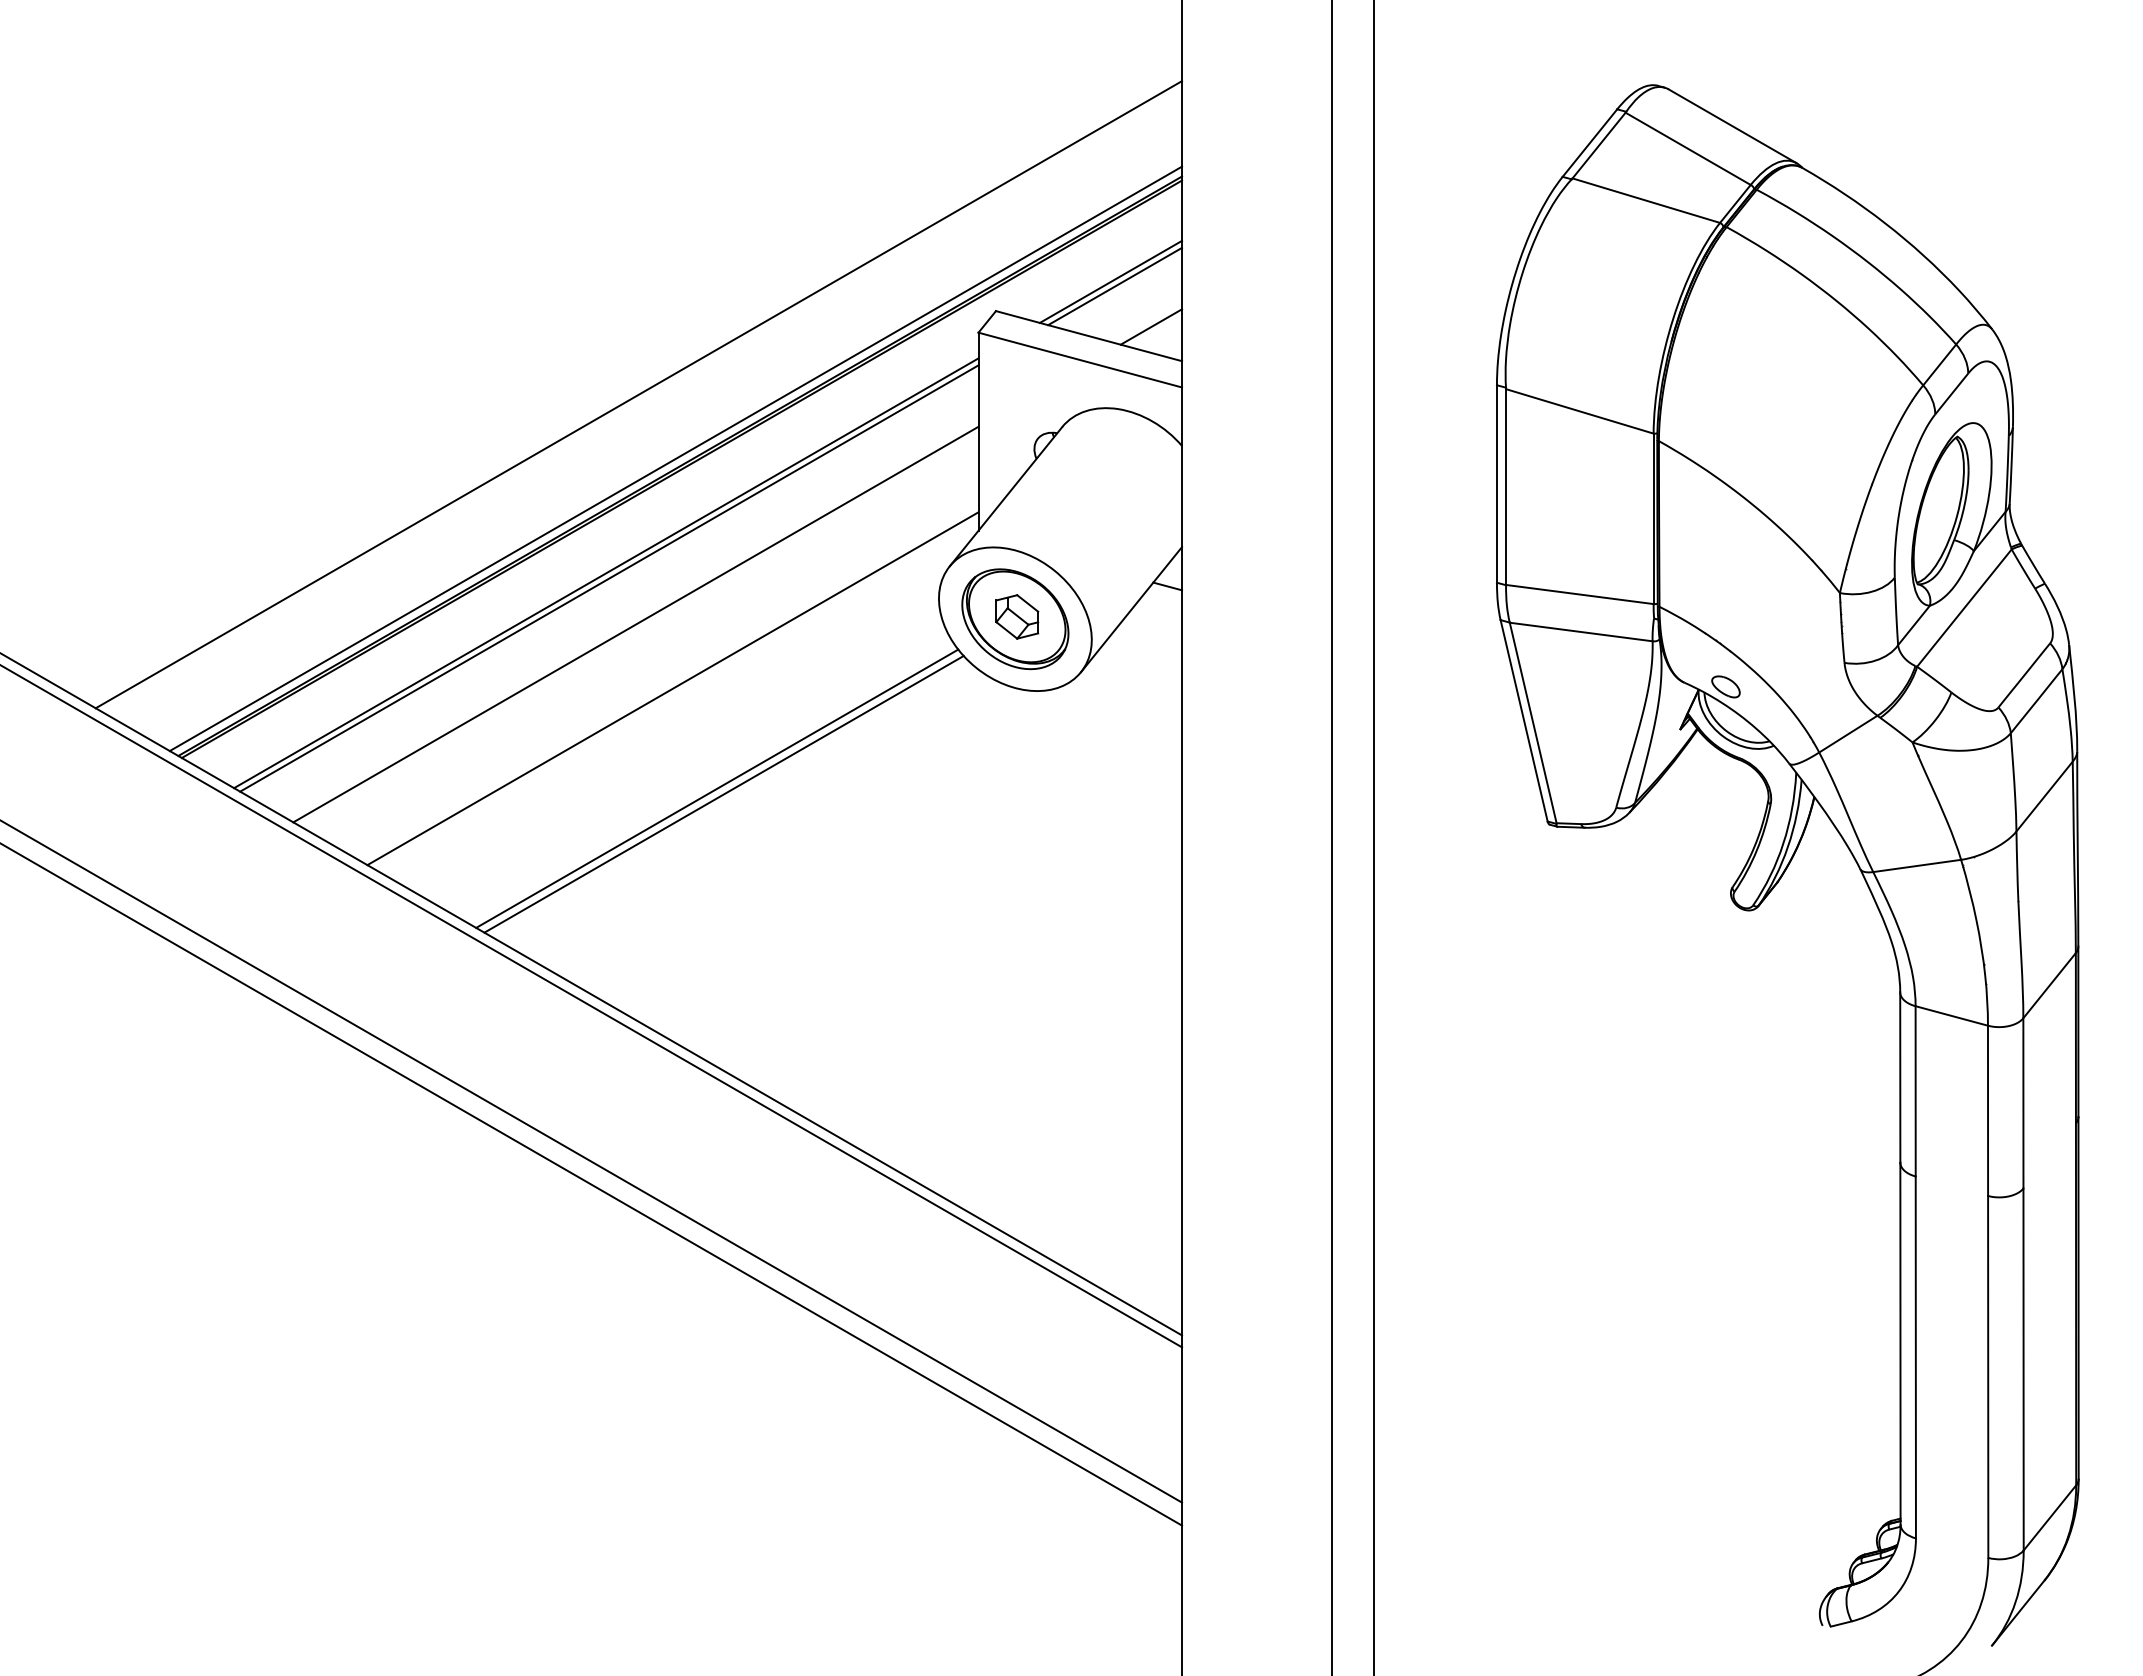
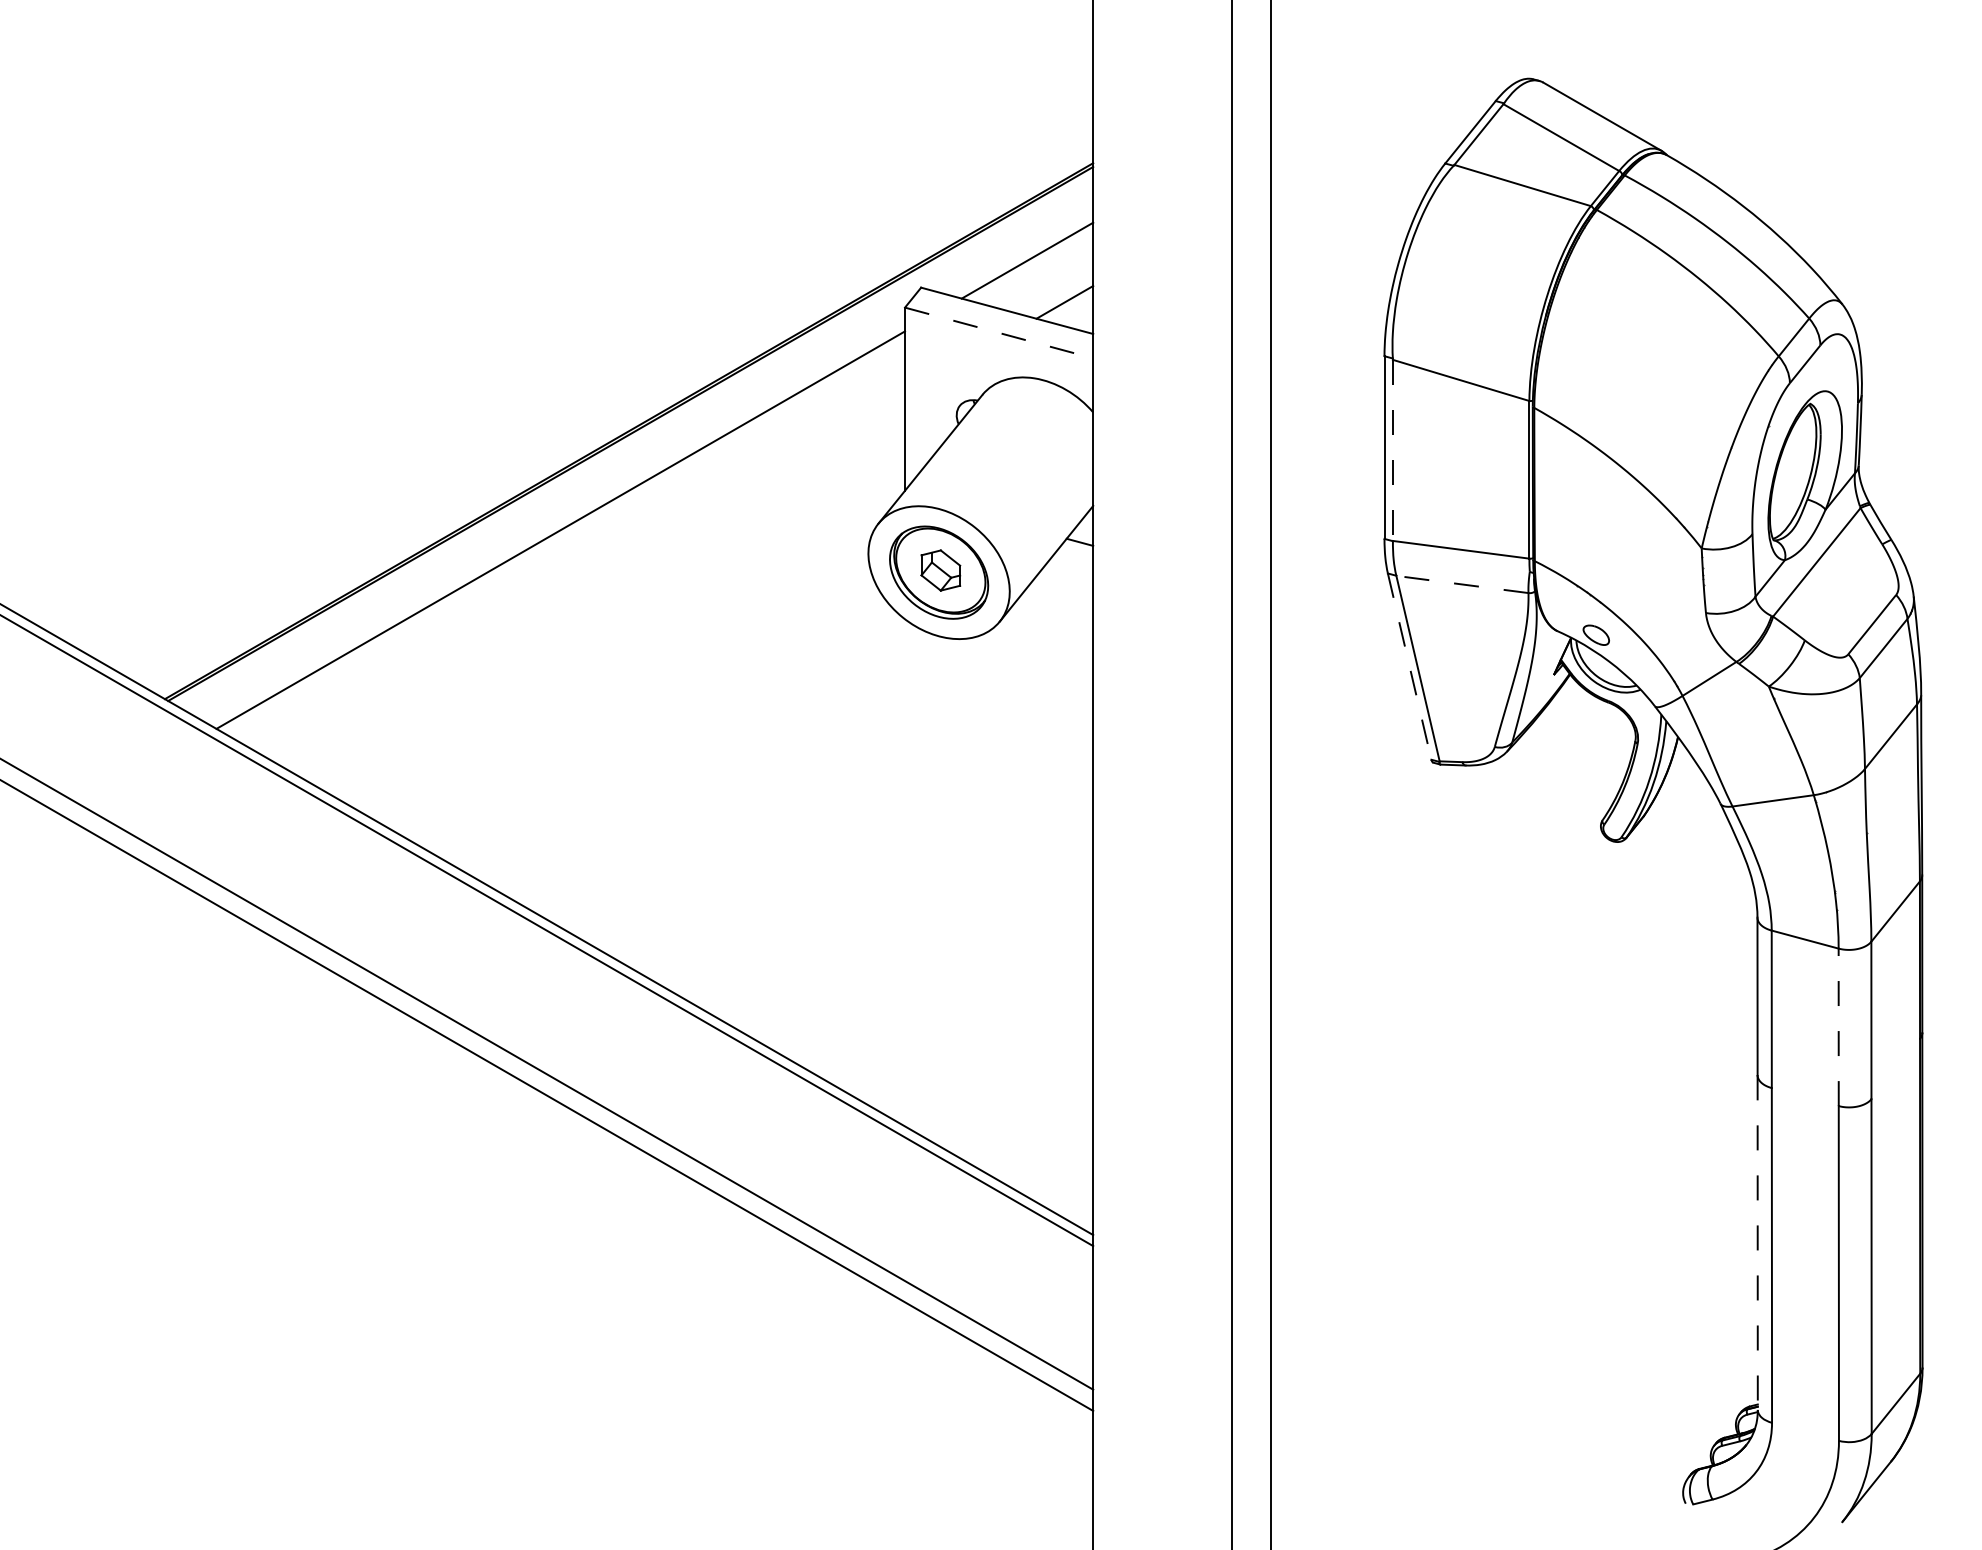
line: (1115, 286) -> (1031, 264), removed
line: (1080, 360) -> (999, 333), solid -> dashed
line: (638, 394) -> (590, 364), removed
line: (675, 458) -> (624, 424), removed
line: (1506, 487) -> (1393, 450), solid -> dashed
line: (609, 578) -> (563, 534), removed
line: (635, 624) -> (587, 577), removed
line: (1580, 631) -> (1461, 584), solid -> dashed
line: (672, 688) -> (621, 636), removed
line: (1524, 721) -> (1409, 667), solid -> dashed
line: (717, 788) -> (663, 729), removed
line: (723, 794) -> (669, 734), removed
line: (1988, 1110) -> (1839, 1027), solid -> dashed
line: (1900, 1343) -> (1757, 1242), solid -> dashed

